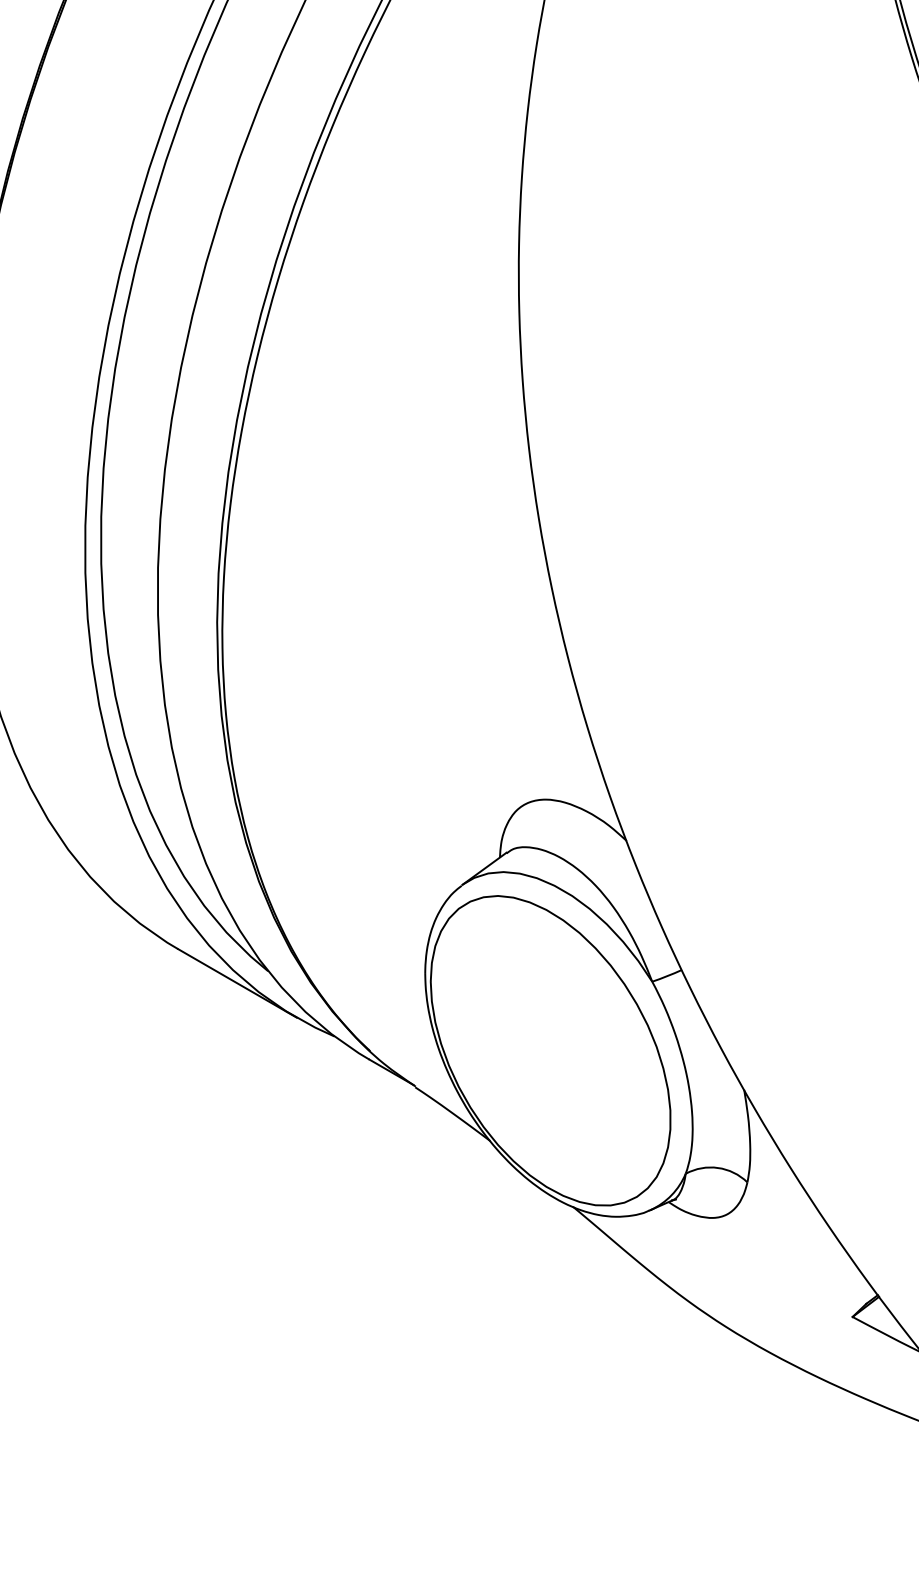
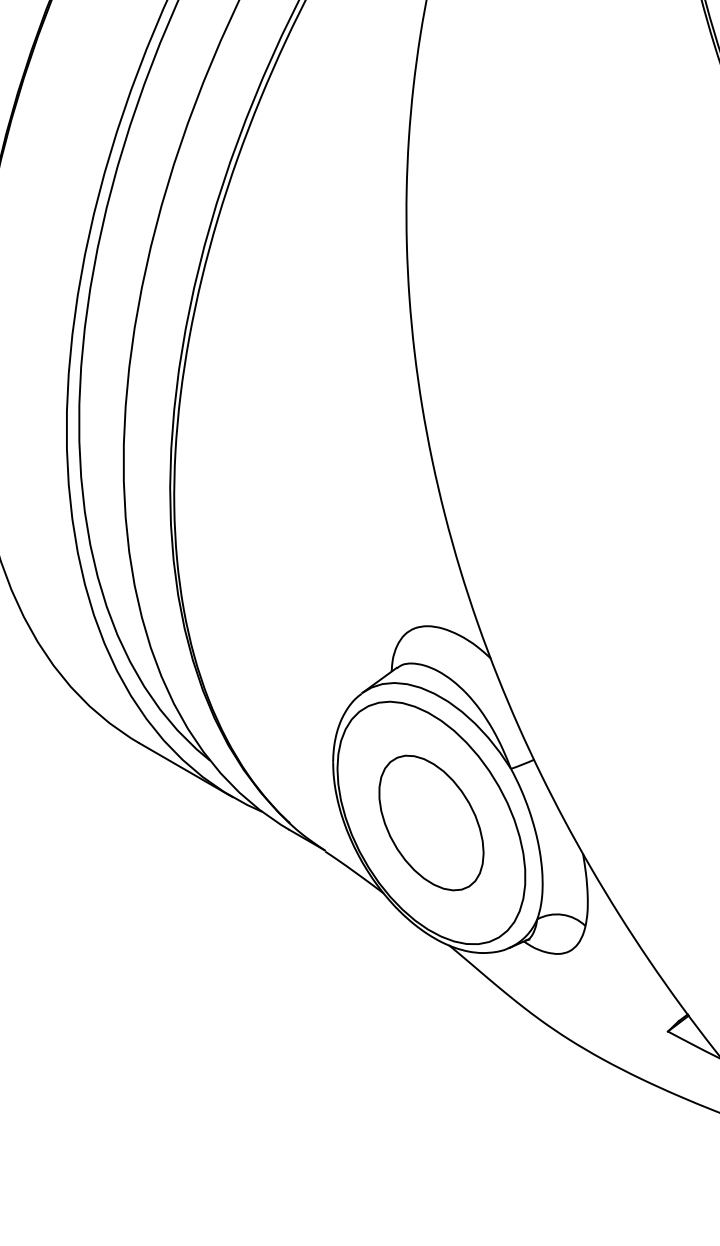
part: (550, 1050) -> (431, 822), added

